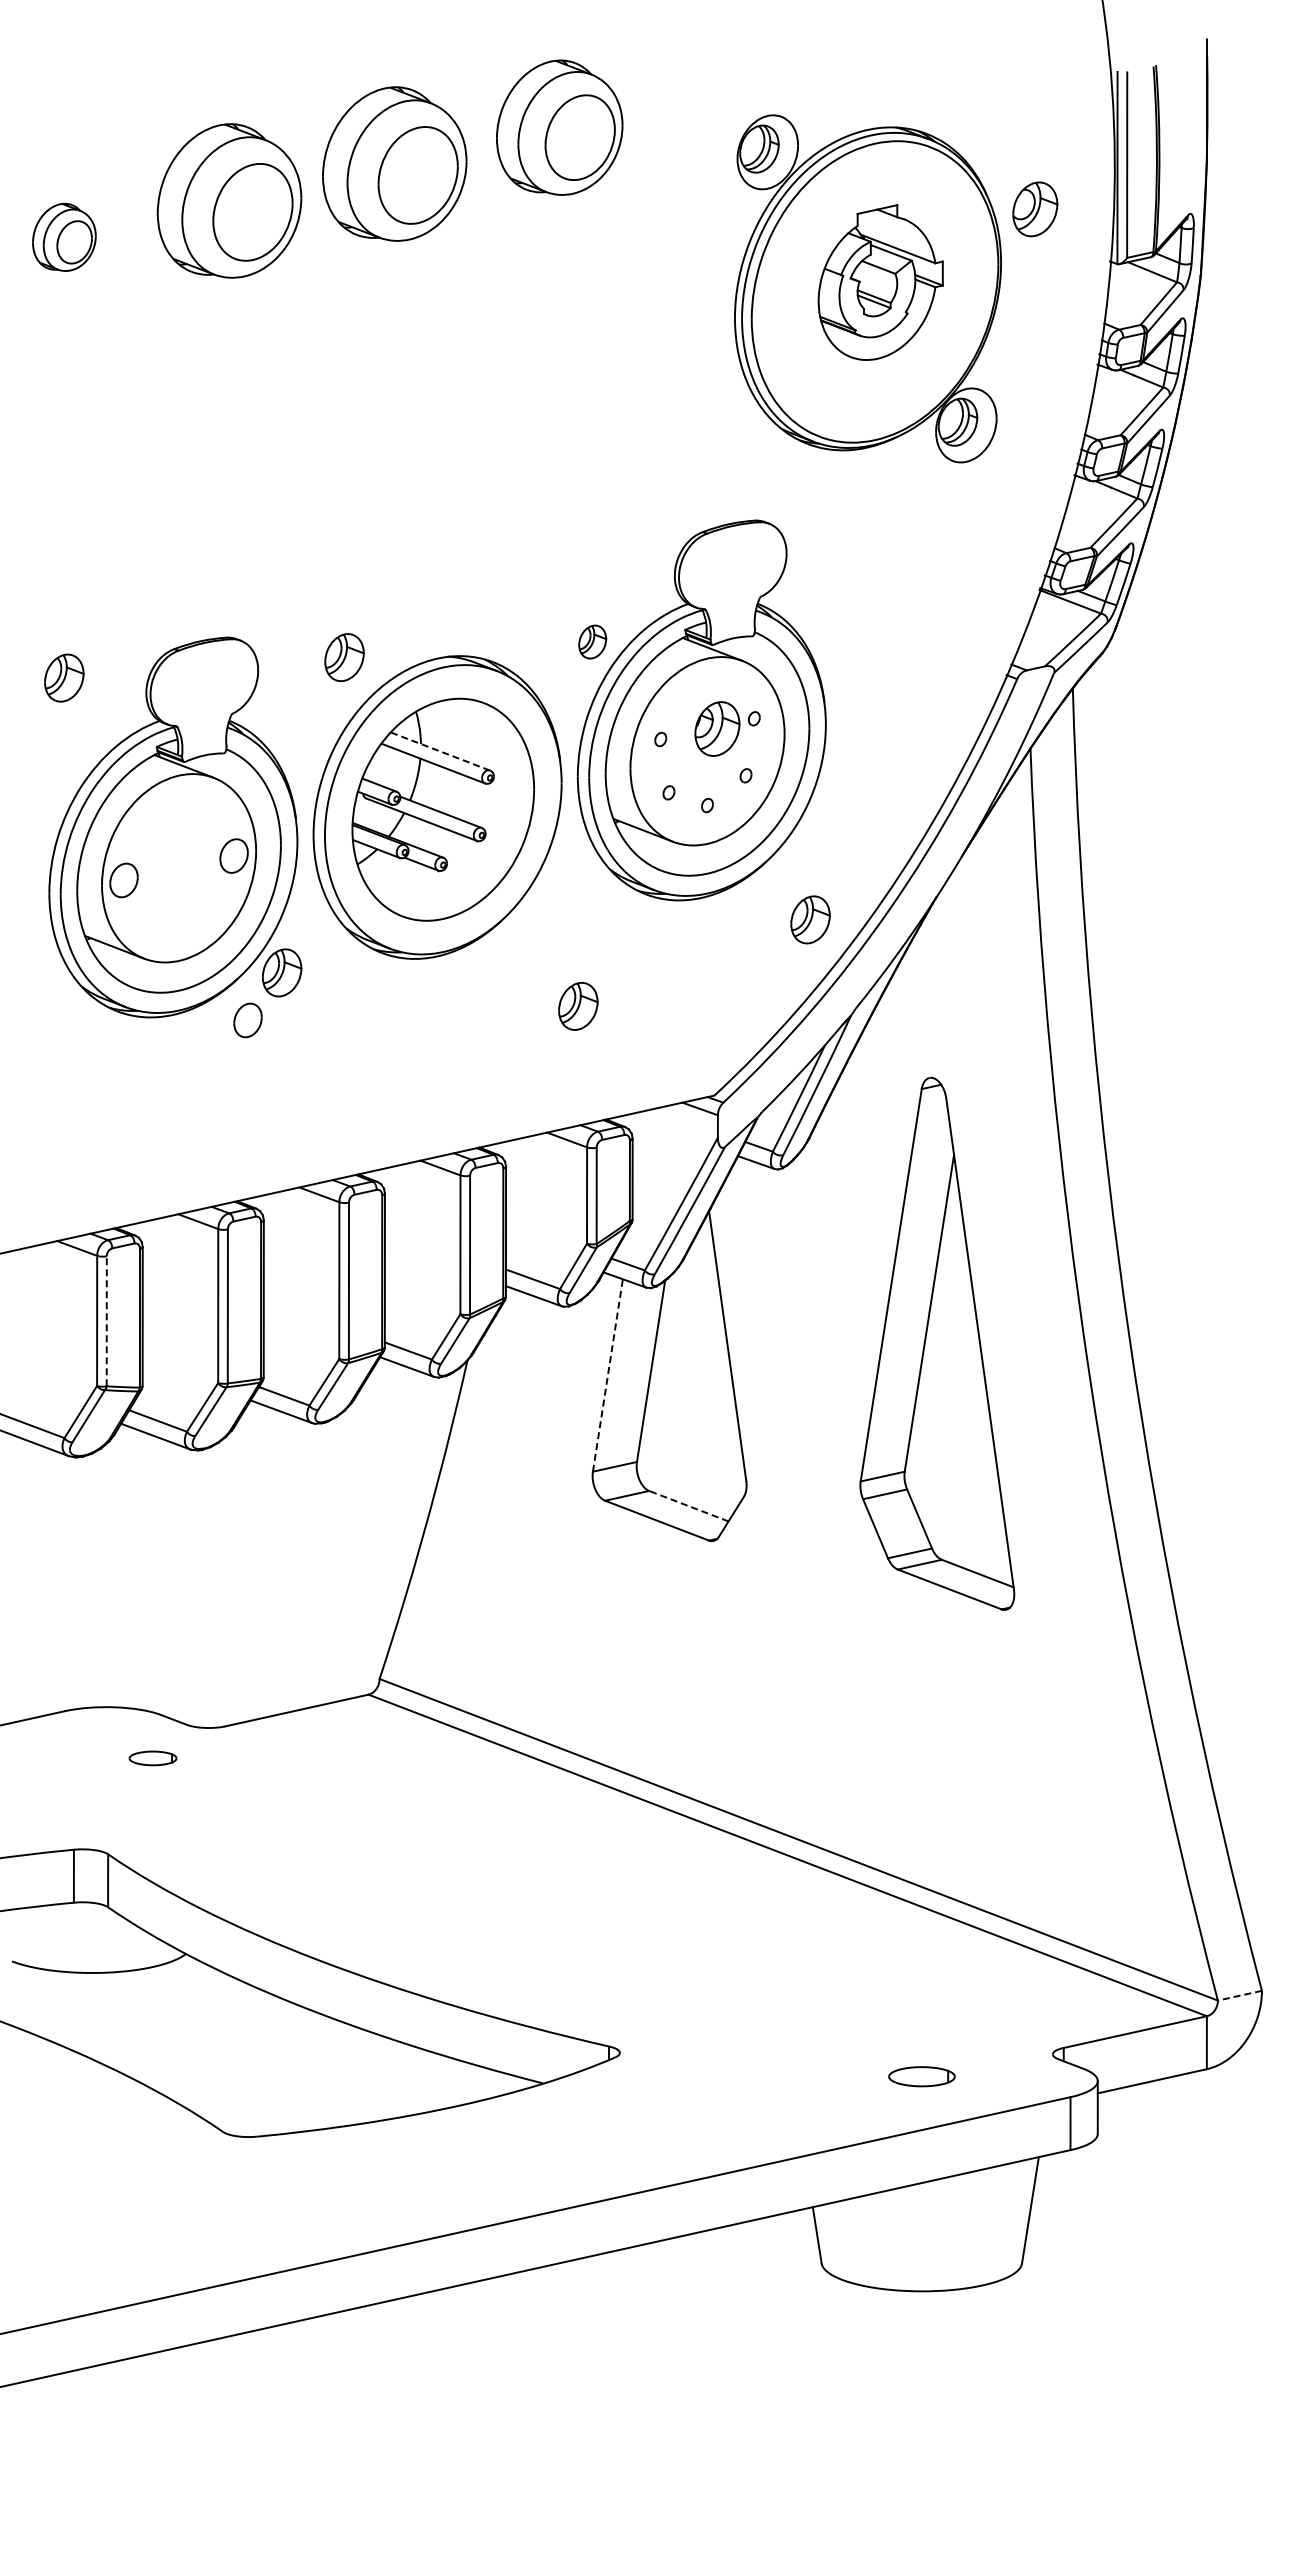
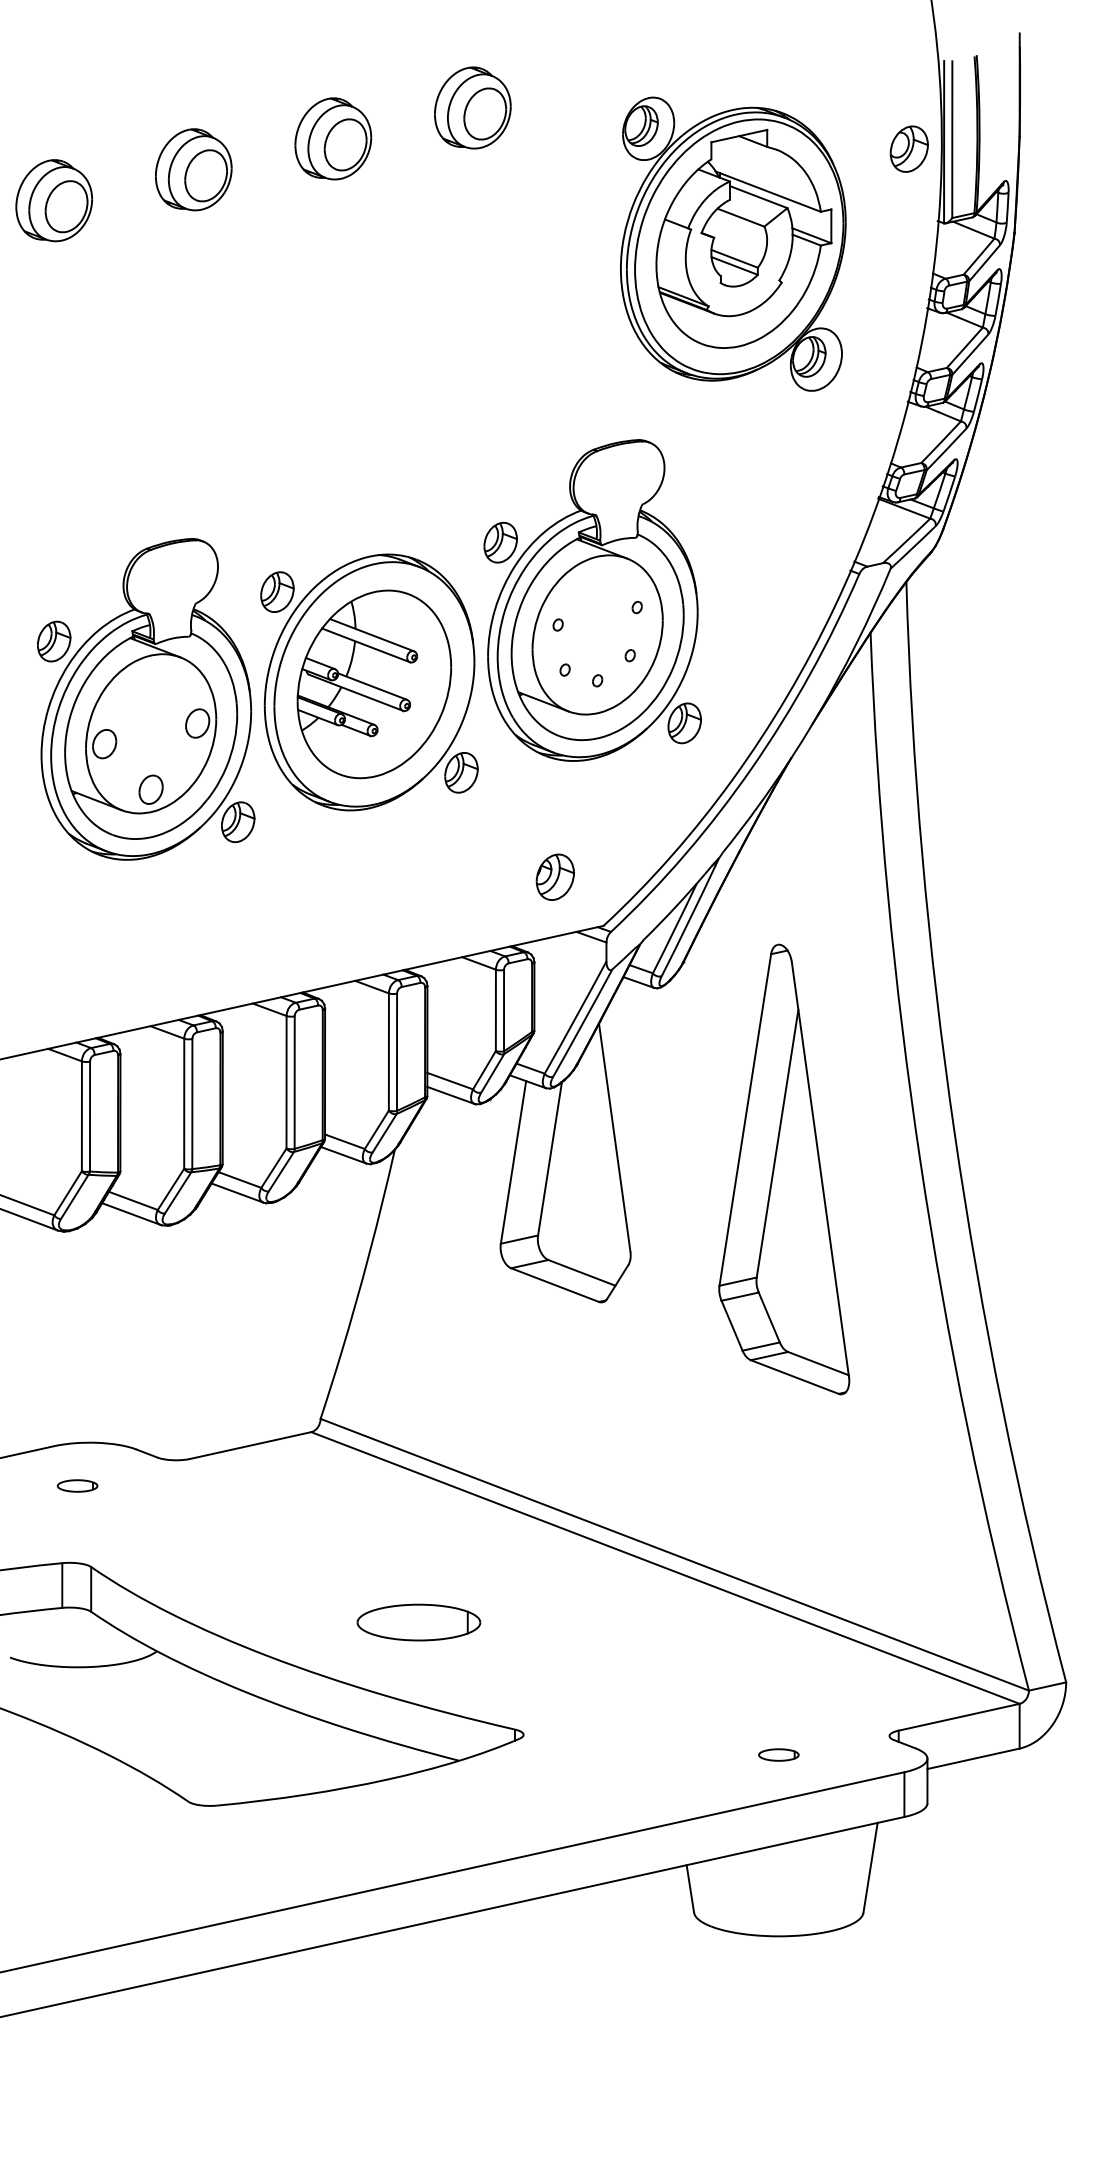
part: (559, 127) -> (472, 107), size x0.71
part: (394, 164) -> (333, 139), size x0.62
part: (229, 200) -> (193, 169), size x0.62
part: (1035, 209) -> (909, 149), moved
part: (64, 237) -> (54, 200), size x1.43
part: (880, 282) -> (743, 238), size x1.67
part: (592, 641) -> (500, 542), size x1.43
part: (344, 657) -> (277, 592), moved
part: (64, 677) -> (54, 641), moved
part: (717, 728) -> (555, 876), moved
line: (440, 751) -> (372, 635), dashed -> solid
part: (810, 919) -> (684, 723), moved
part: (578, 1006) -> (461, 772), moved
part: (247, 1020) -> (150, 789), moved
line: (106, 1320) -> (89, 1115), dashed -> solid
part: (937, 1343) -> (784, 1169), moved
line: (608, 1375) -> (514, 1162), dashed -> solid
line: (688, 1506) -> (581, 1273), dashed -> solid
part: (152, 1758) -> (77, 1486), moved
part: (495, 1920) -> (418, 1622), added
line: (1239, 1995) -> (1047, 1686), dashed -> solid
part: (921, 2076) -> (778, 1754), size x0.71

